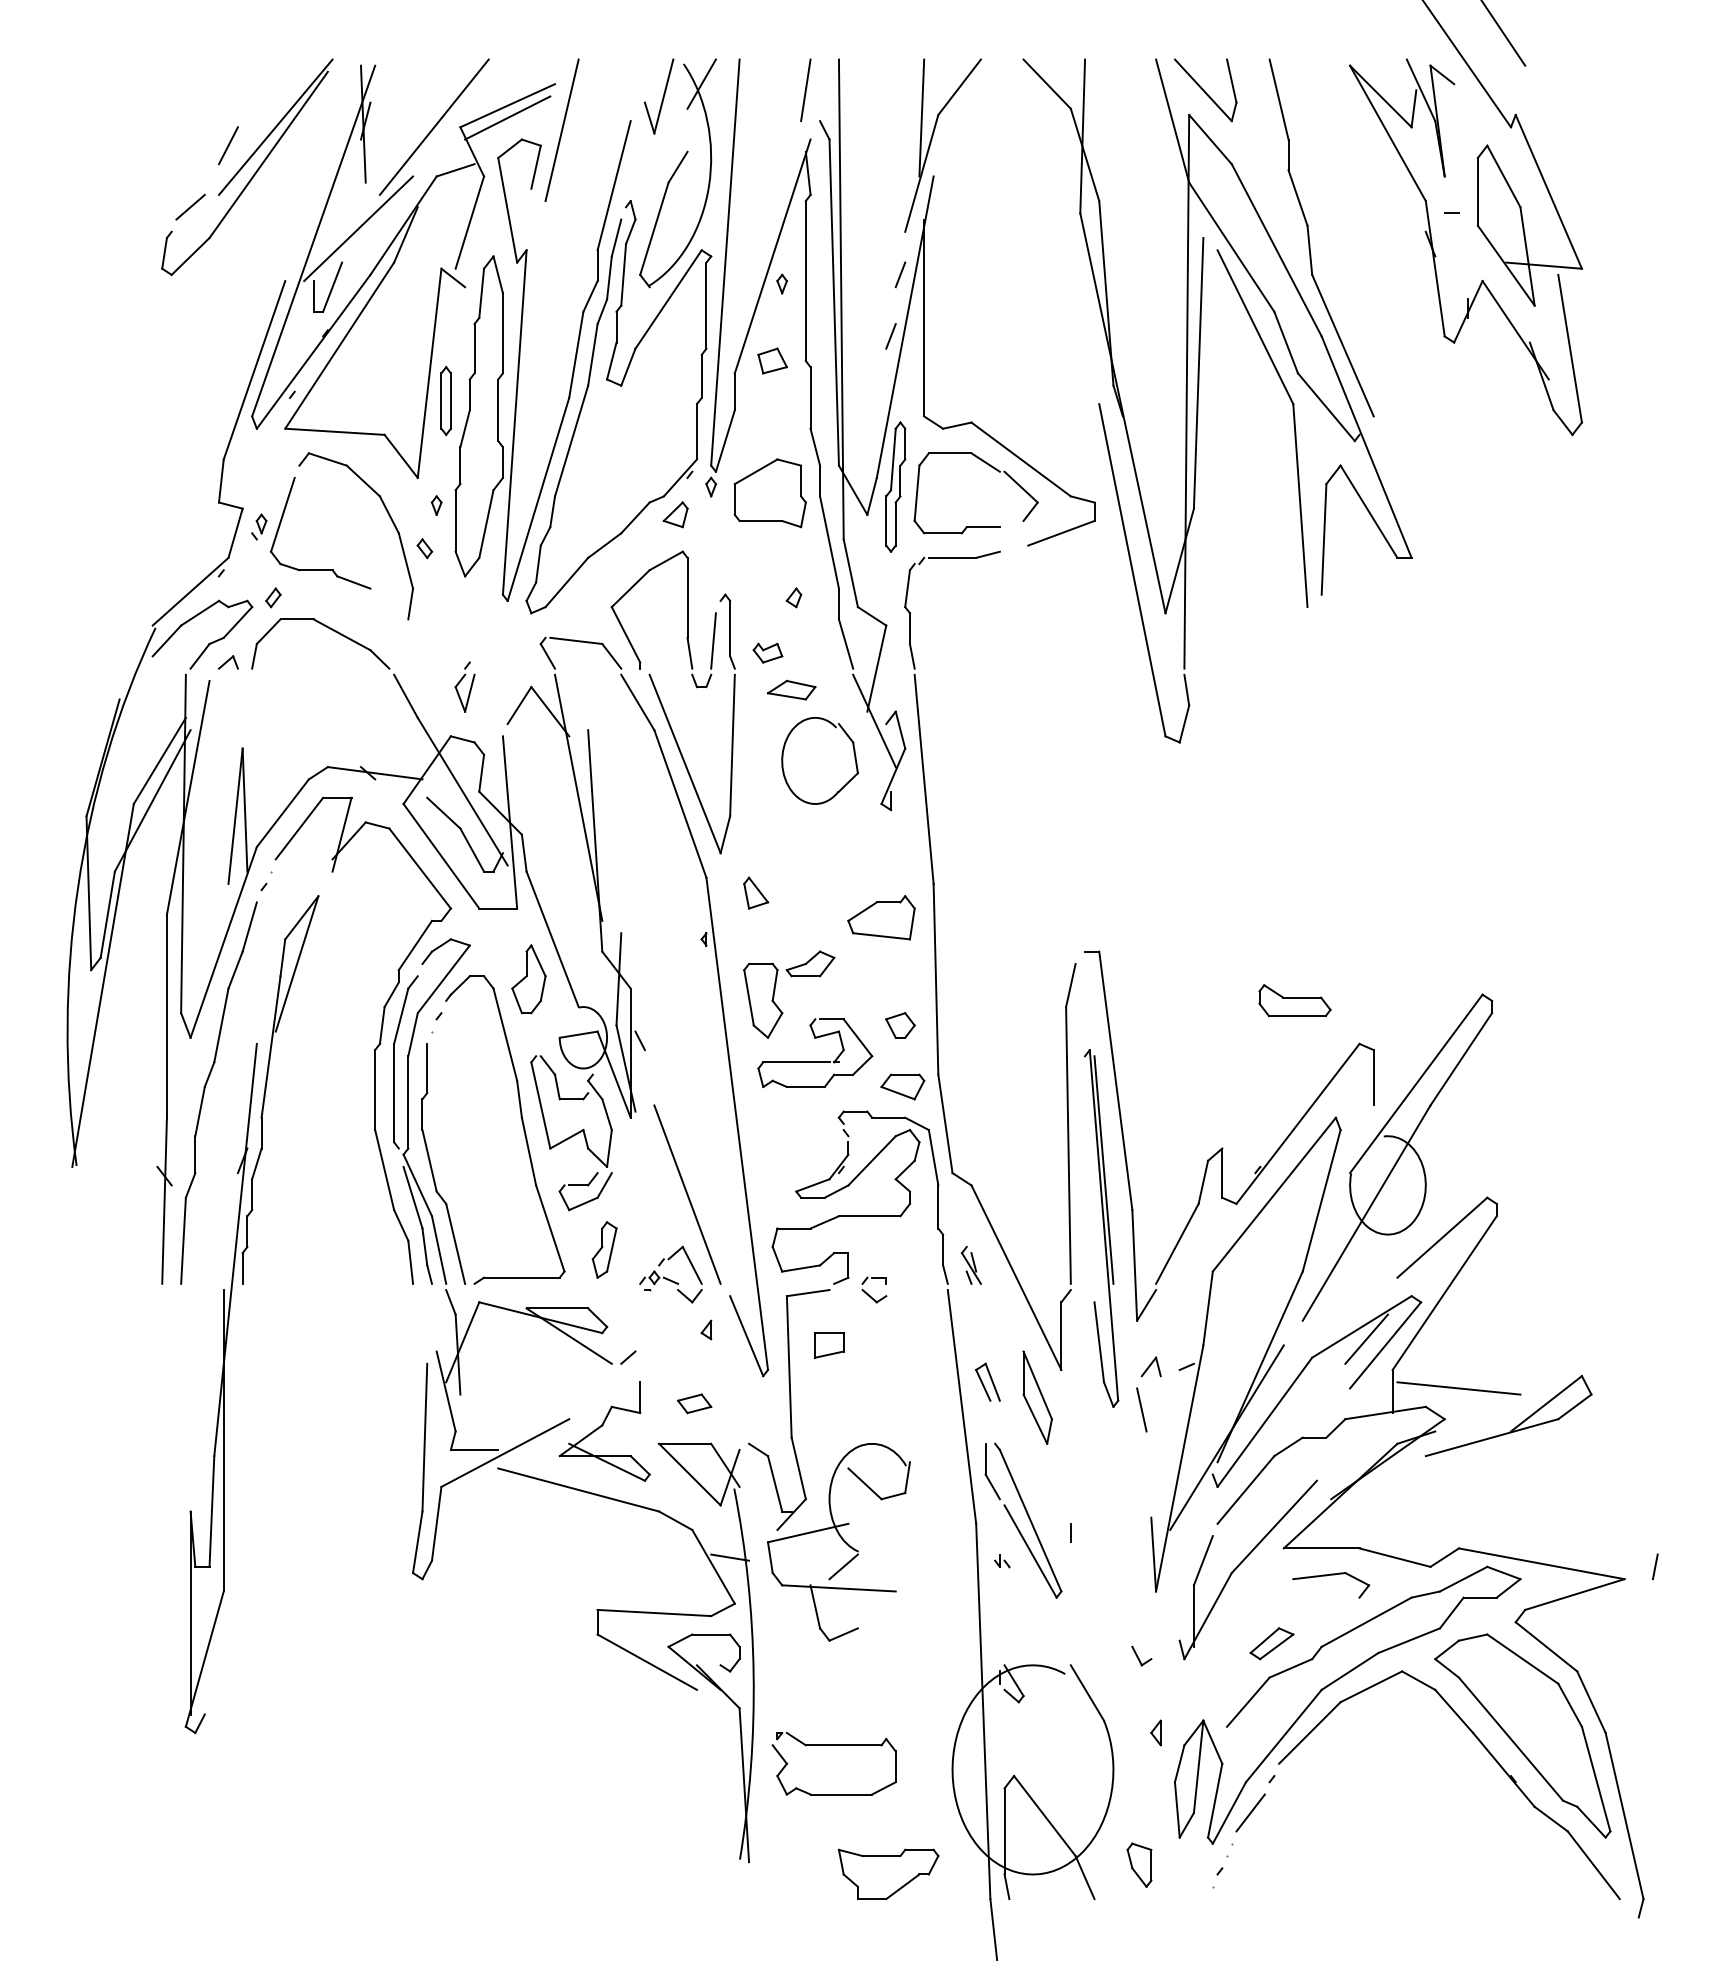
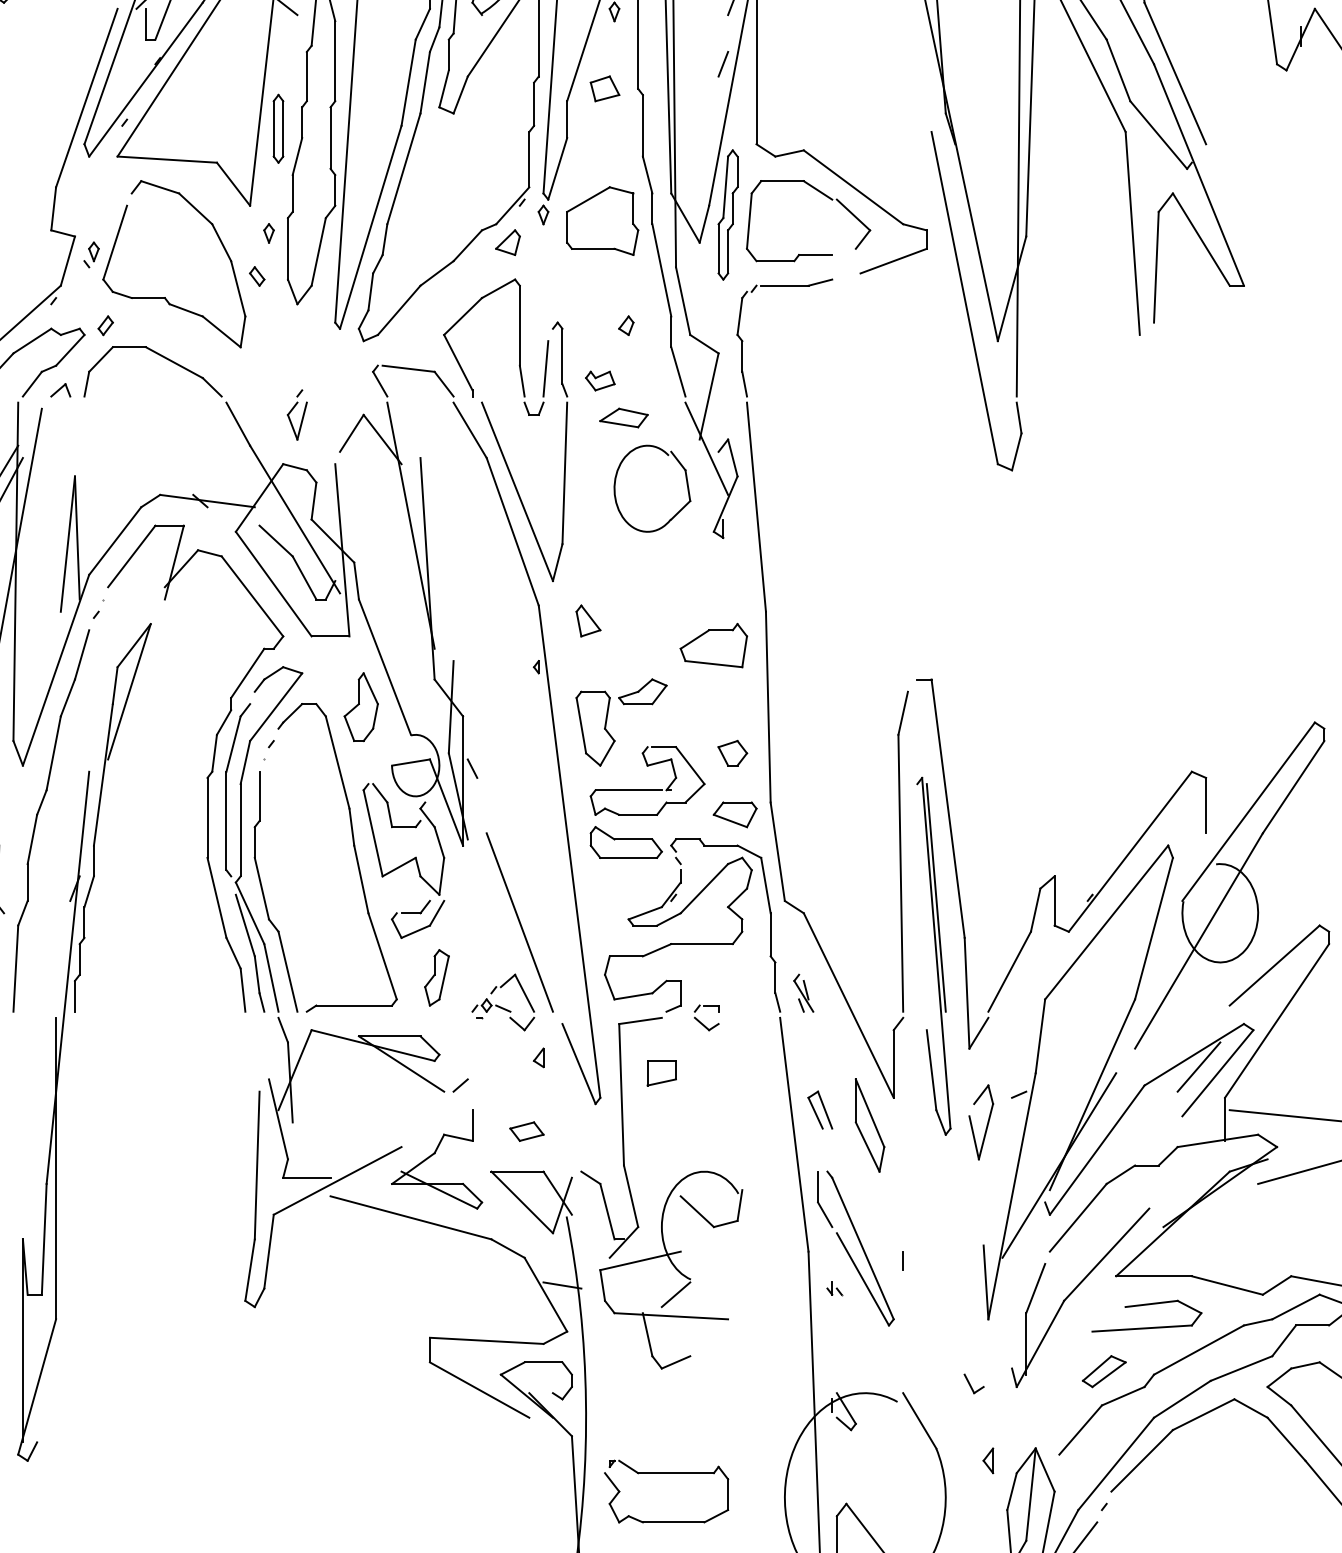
line: (389, 603) -> (221, 331), added
part: (1294, 1000) -> (625, 842), moved
line: (1153, 1403) -> (985, 1131), added
line: (1309, 1600) -> (1141, 1328), added

